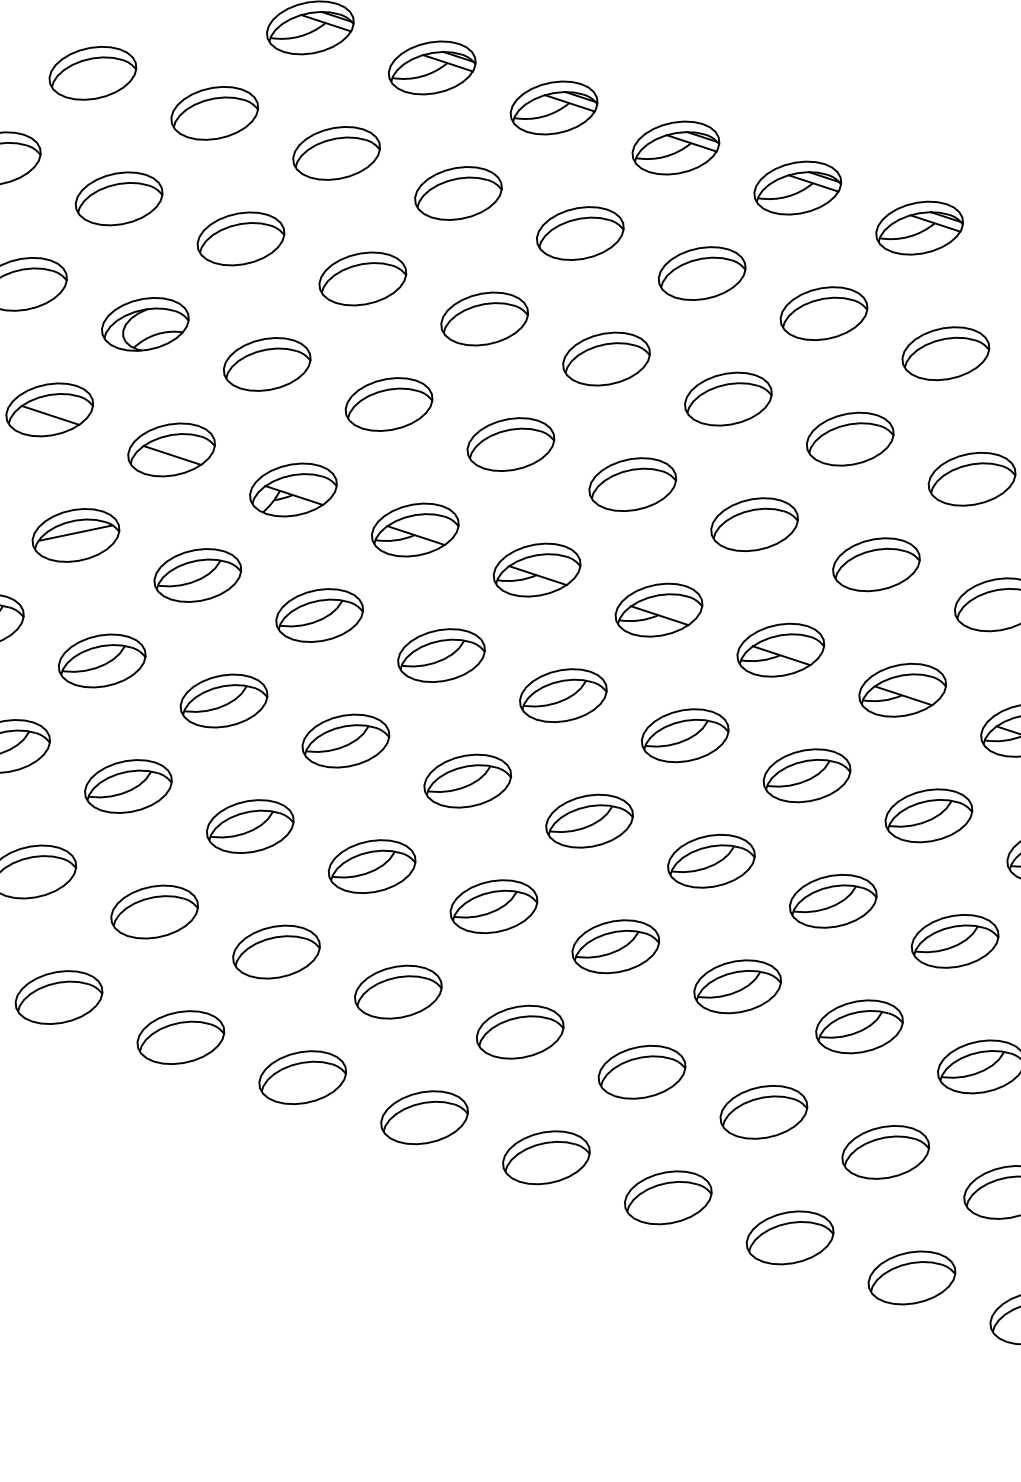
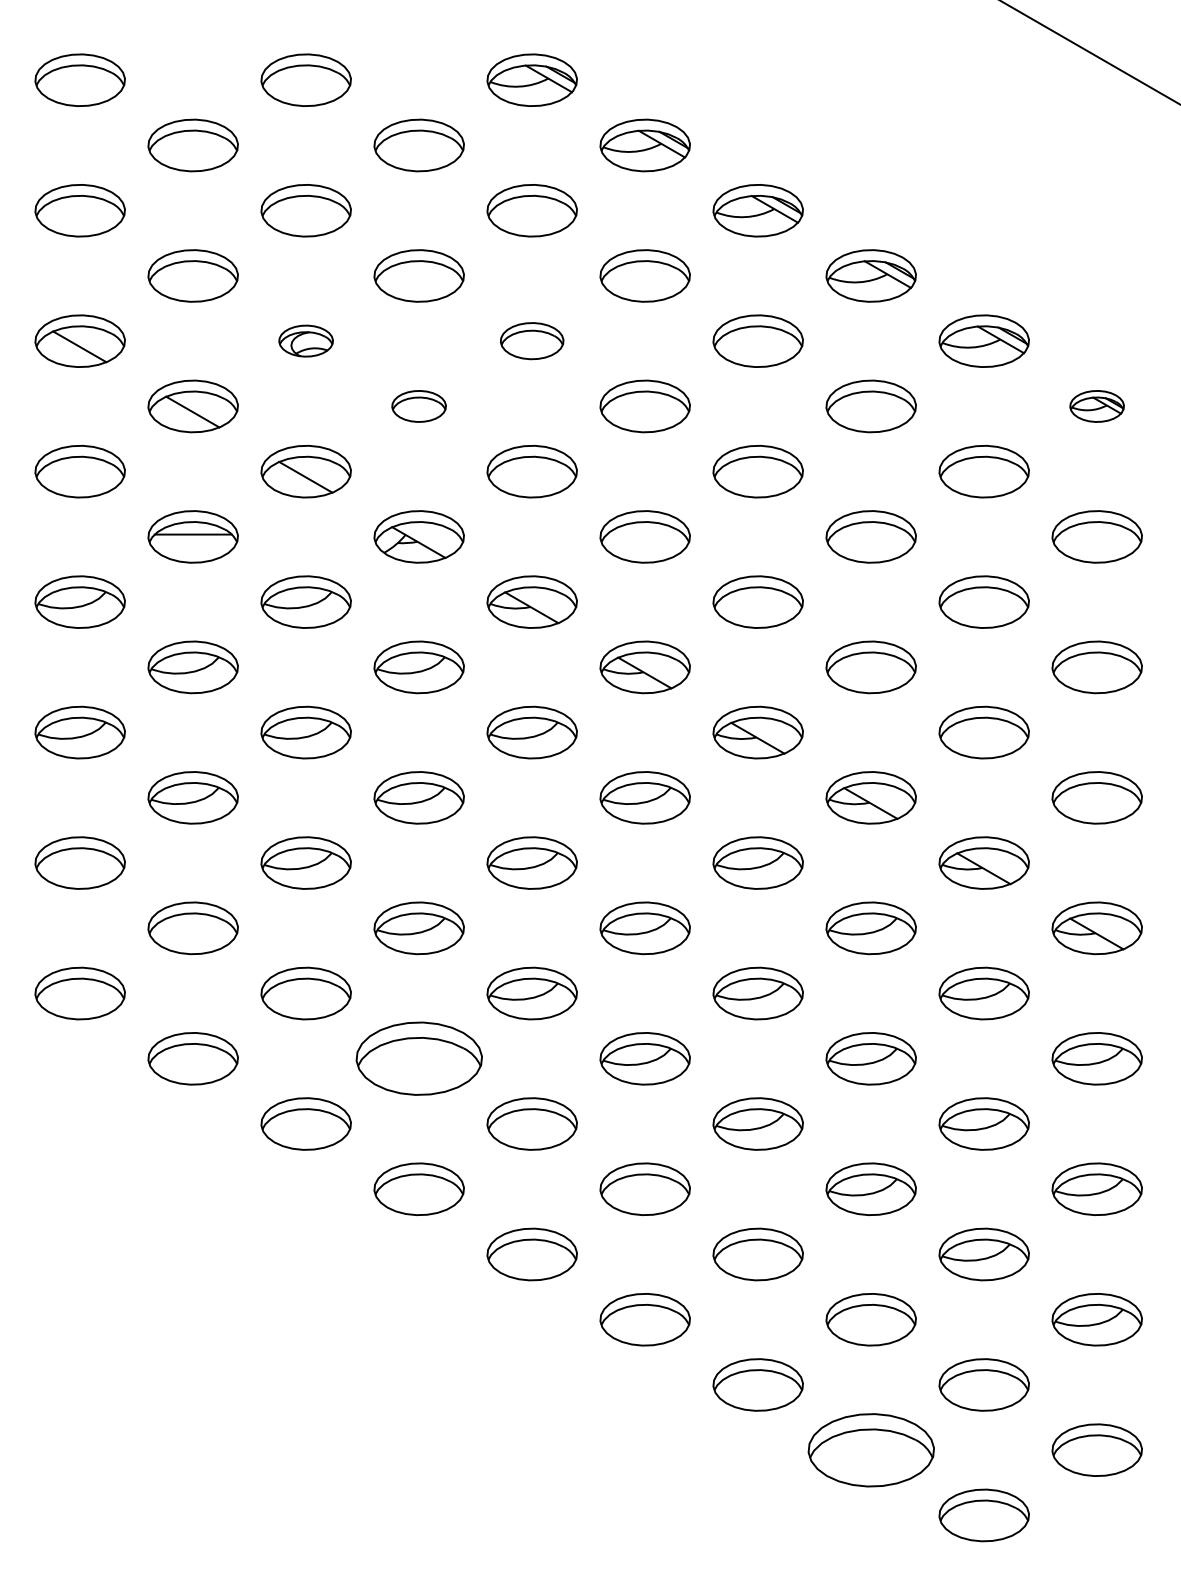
part: (918, 228) -> (1096, 406), size x0.6
part: (362, 278) -> (531, 340), size x0.7
part: (144, 323) -> (305, 340), size x0.6
part: (266, 364) -> (418, 406), size x0.6
part: (397, 992) -> (418, 1058), size x1.4
part: (911, 1277) -> (870, 1449), size x1.4

